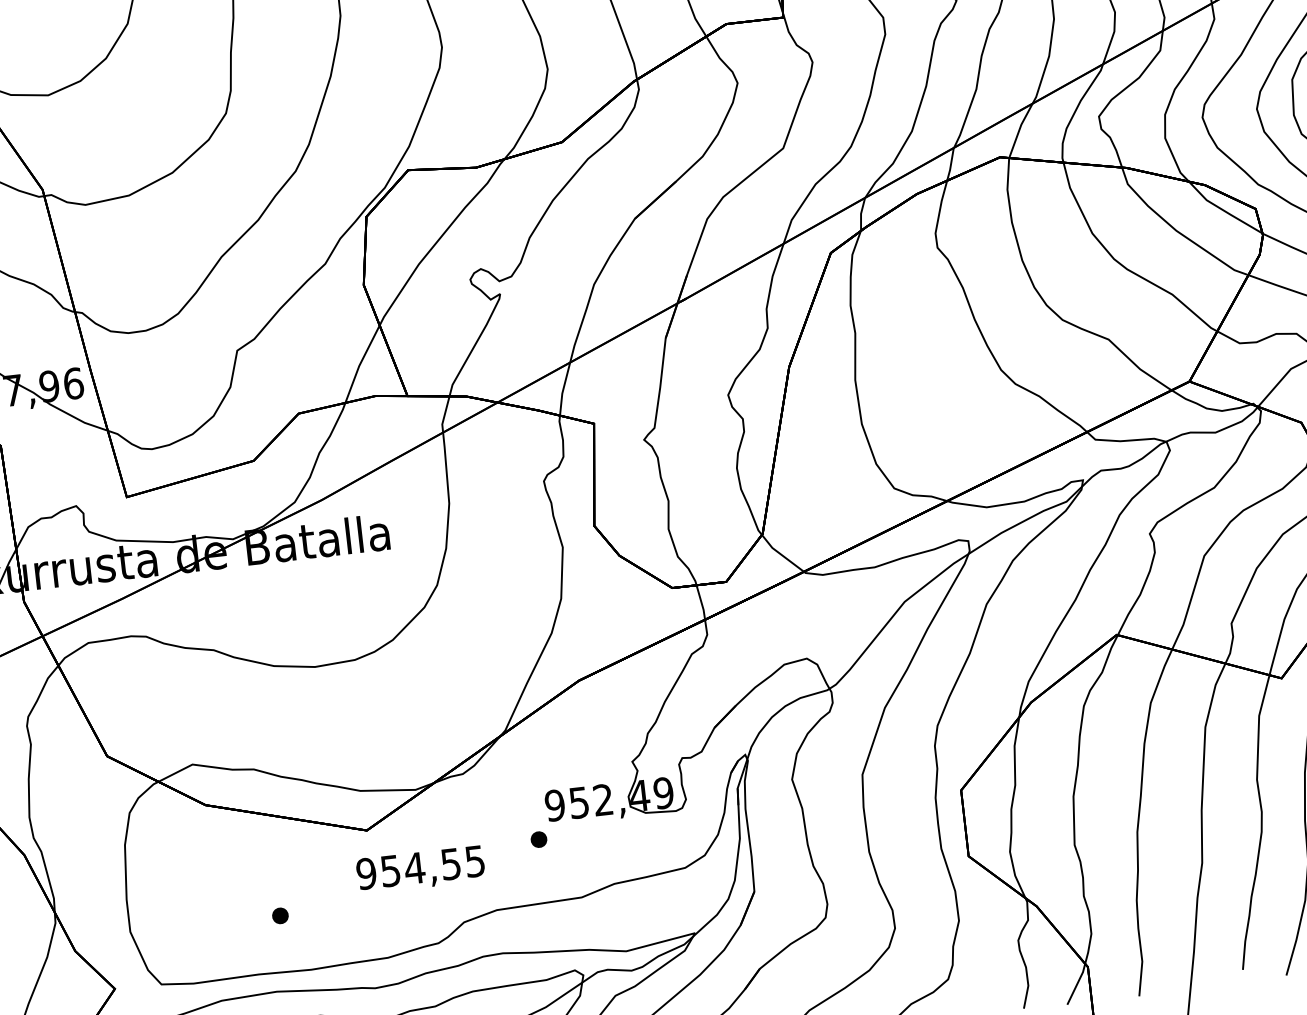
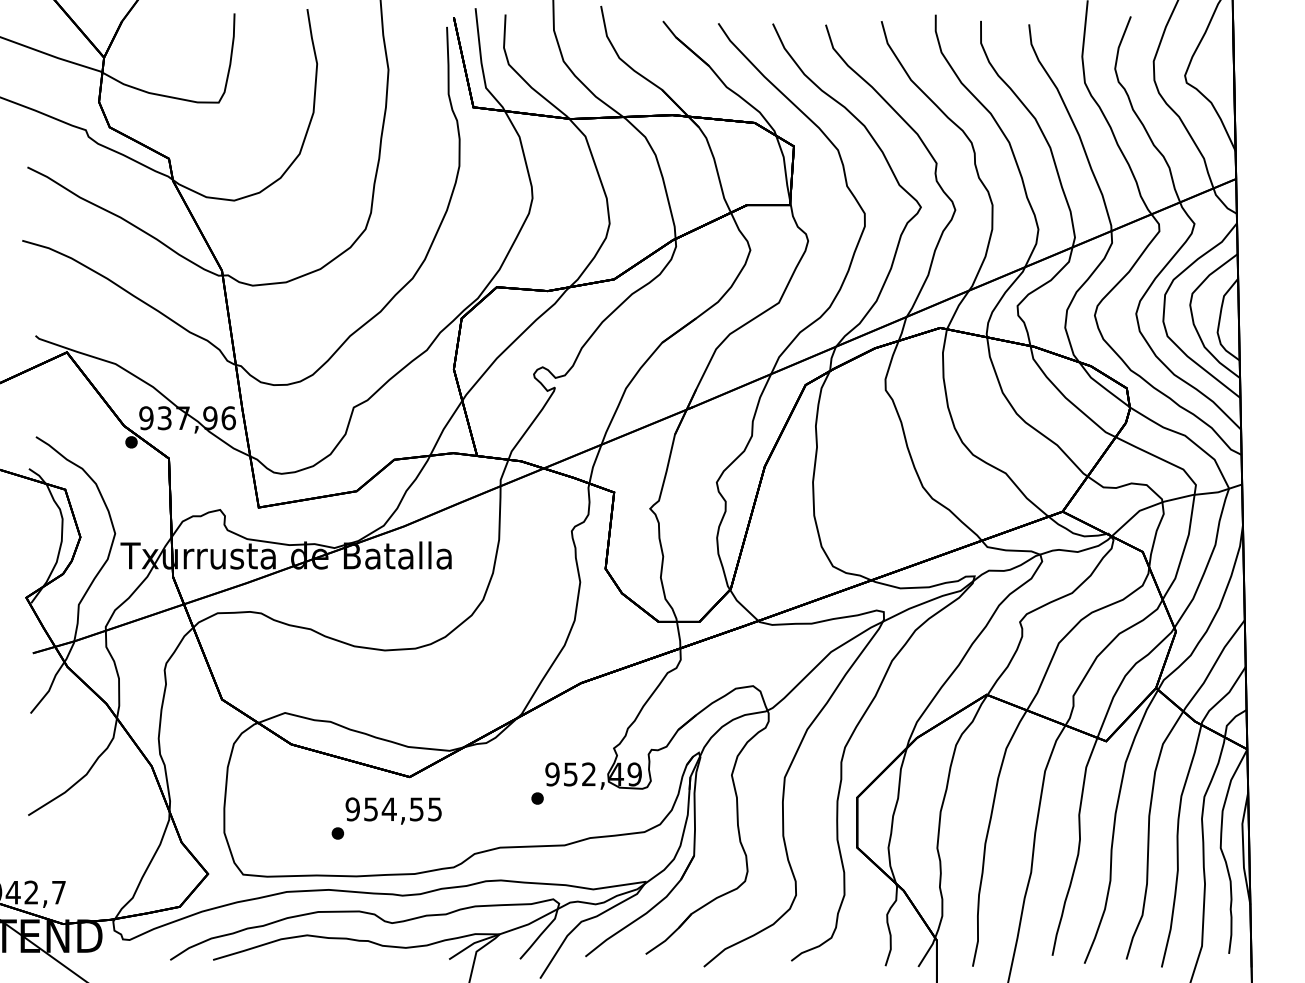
text: (420, 869) -> (393, 810), moved

